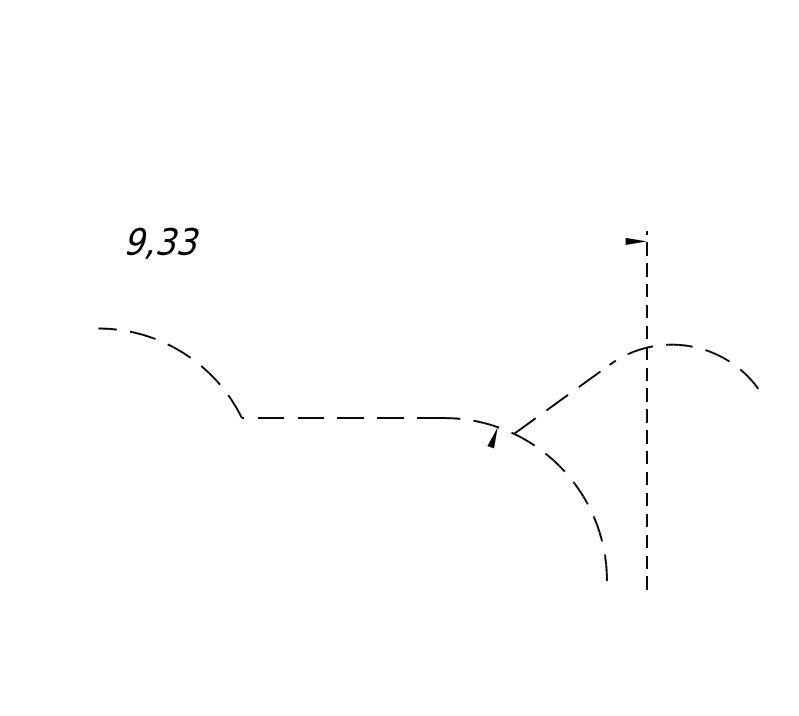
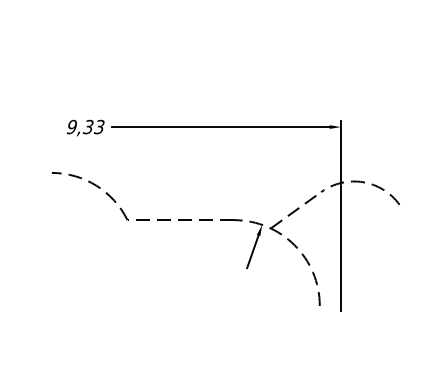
line: (418, 242) -> (220, 127), added
line: (646, 411) -> (340, 216), dashed -> solid
line: (479, 477) -> (252, 251), added

